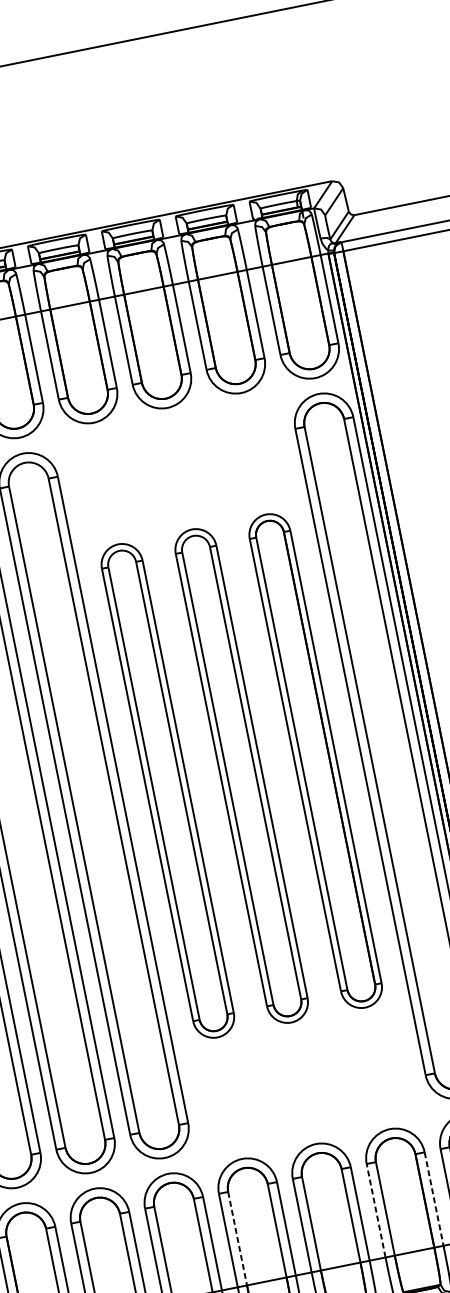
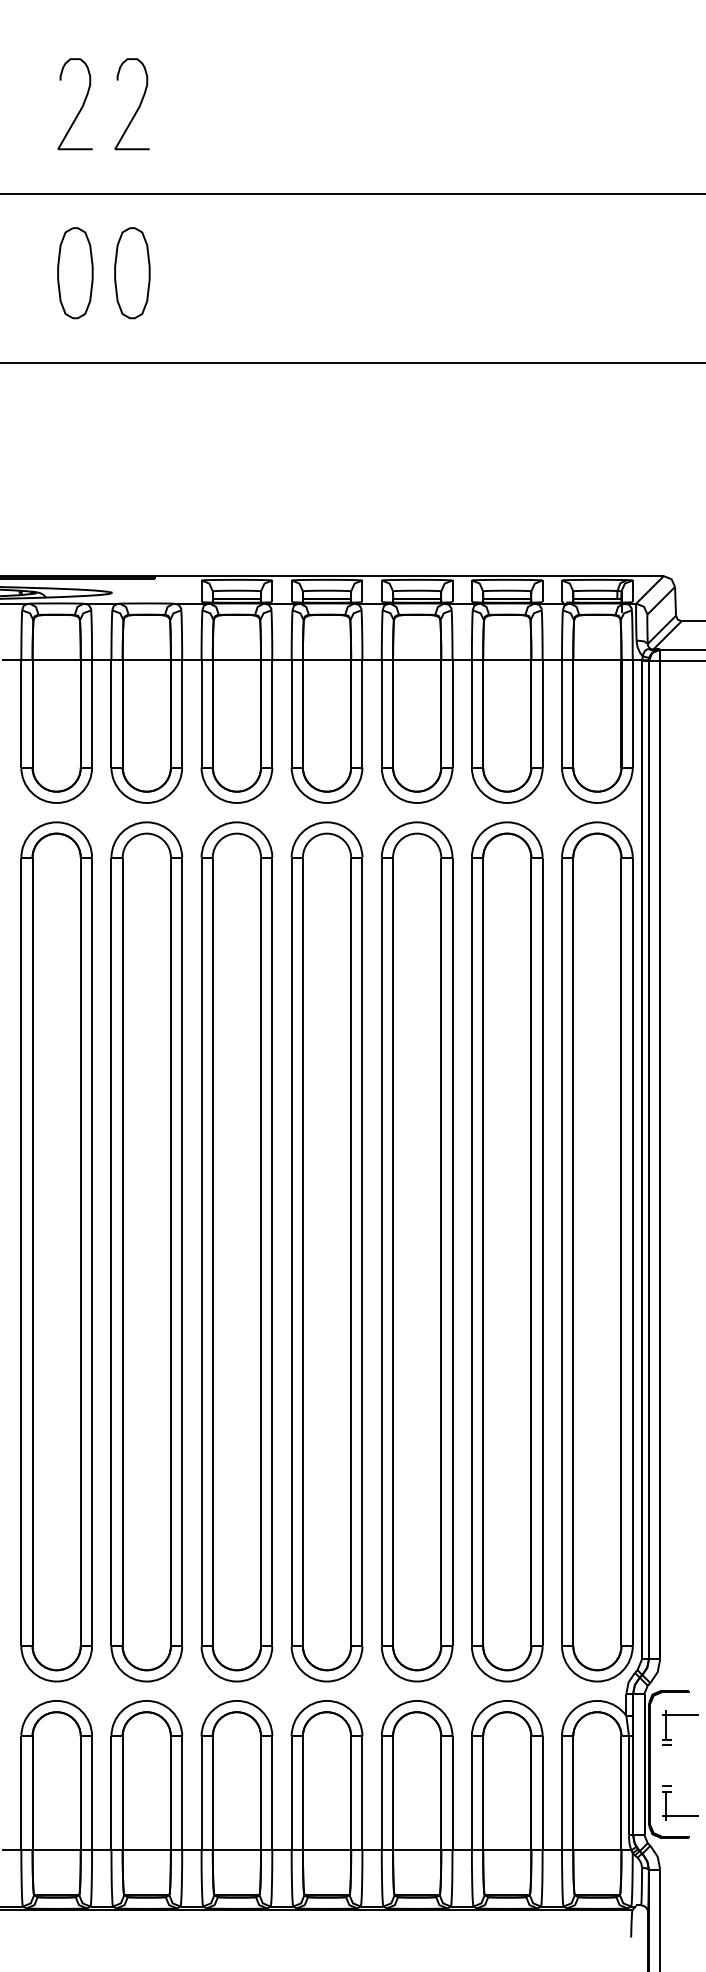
part: (315, 760) -> (507, 1251), size x1.43
part: (241, 775) -> (416, 1251), size x1.43
part: (167, 790) -> (326, 1251), size x1.43
line: (434, 1199) -> (542, 1793), dashed -> solid
line: (375, 1210) -> (471, 1792), dashed -> solid
line: (237, 1238) -> (302, 1793), dashed -> solid

